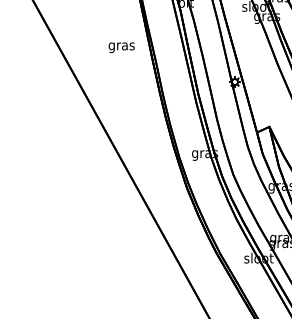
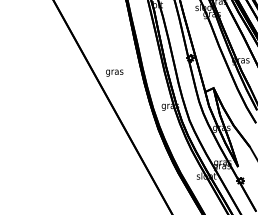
text: (121, 46) -> (114, 72), moved

